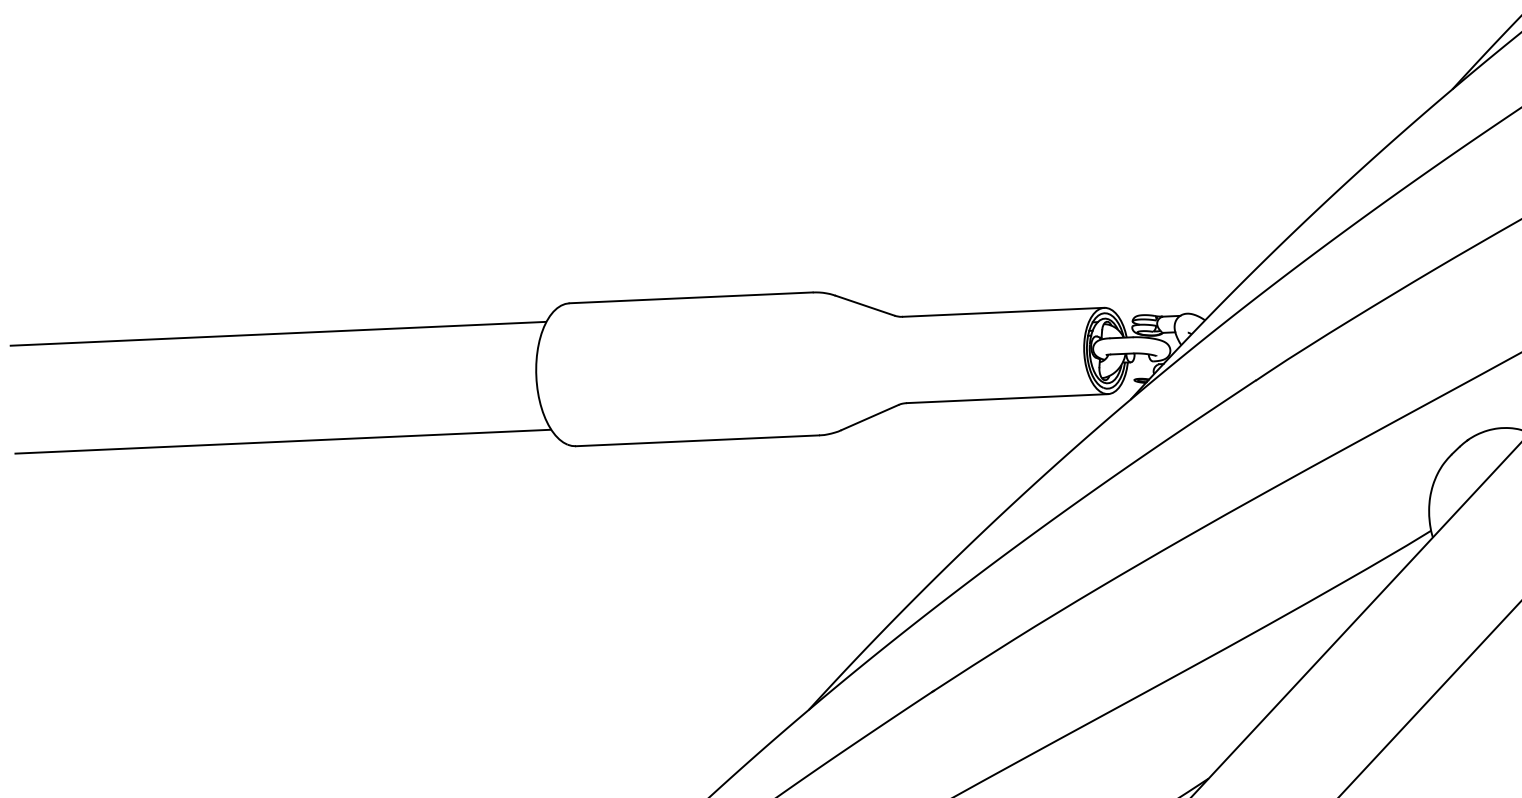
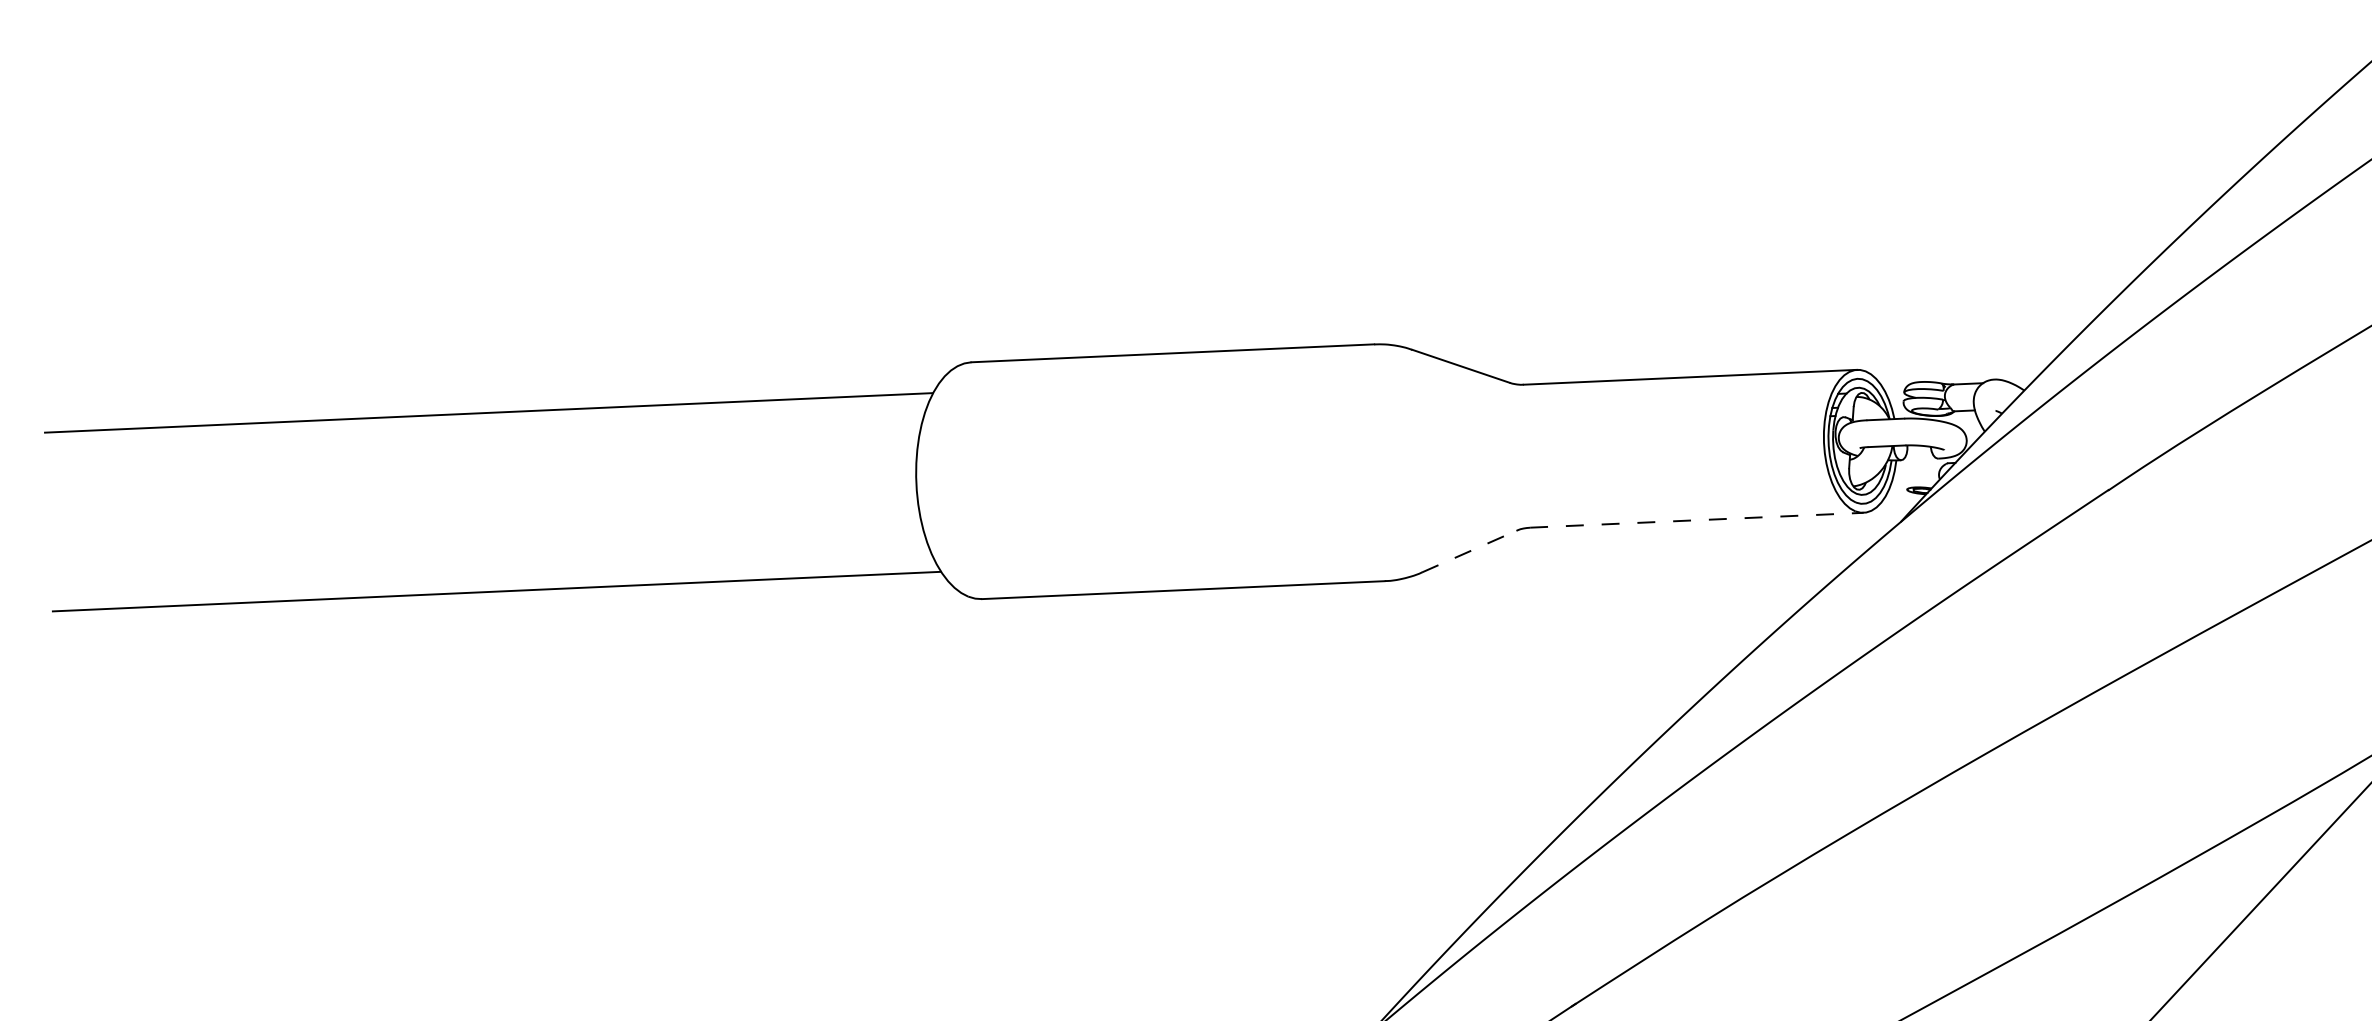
line: (1007, 398) -> (1696, 520), solid -> dashed
line: (870, 417) -> (1469, 551), solid -> dashed

